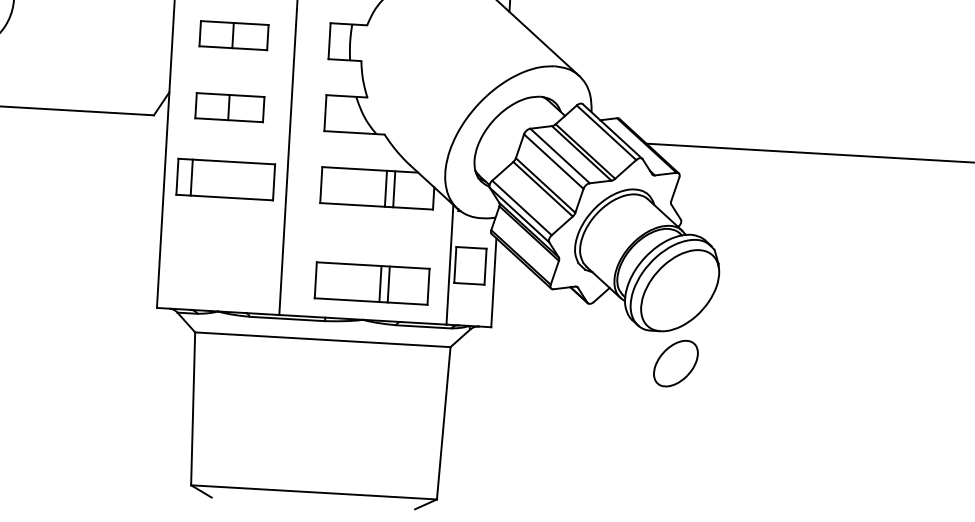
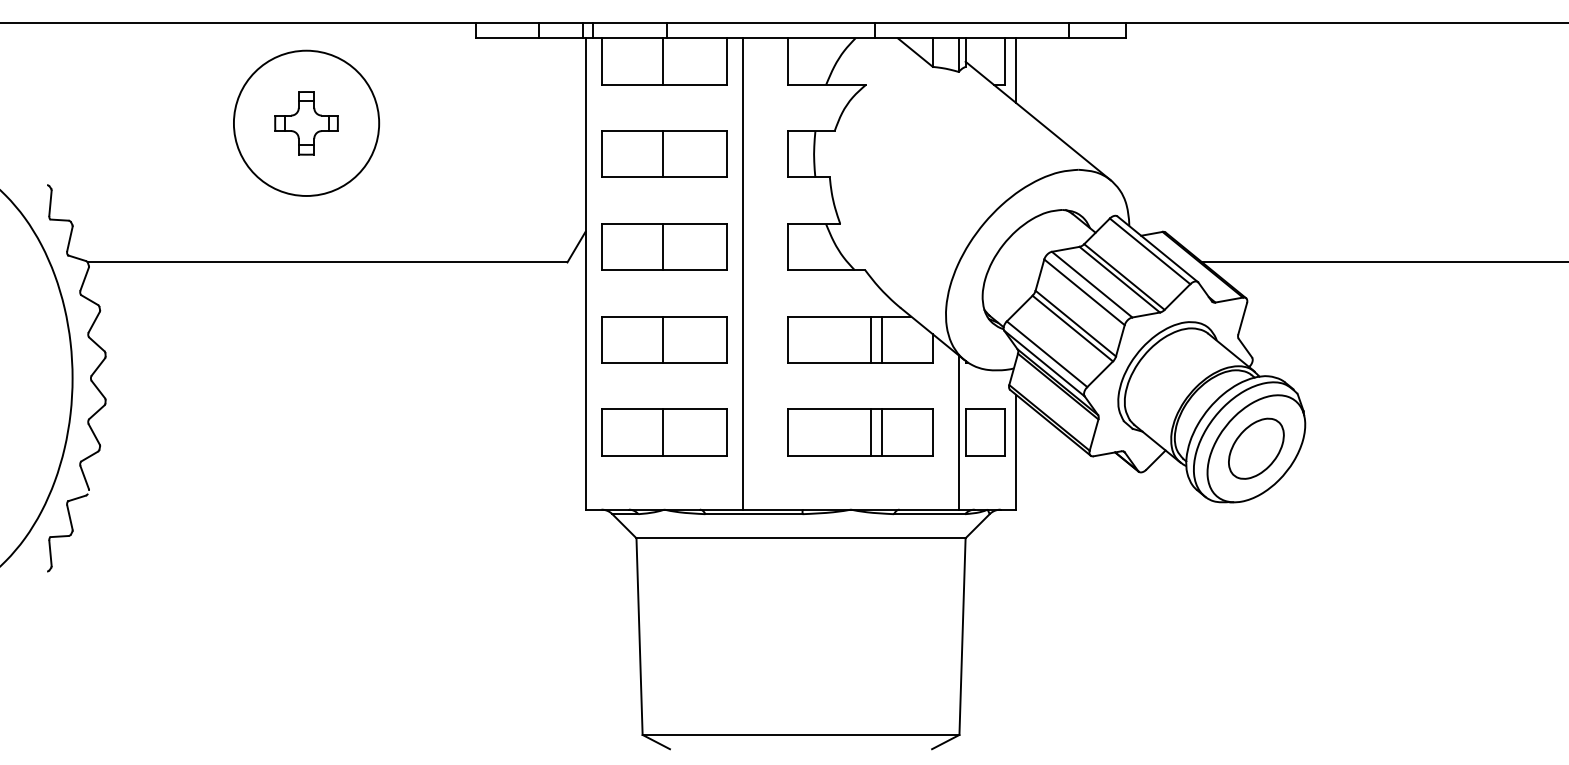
part: (234, 35) -> (664, 153), size x1.43
part: (229, 107) -> (664, 246), size x1.43
line: (191, 177) -> (662, 339), moved
part: (221, 251) -> (664, 432), added
part: (372, 283) -> (860, 432), moved
part: (676, 363) -> (1256, 448), moved

